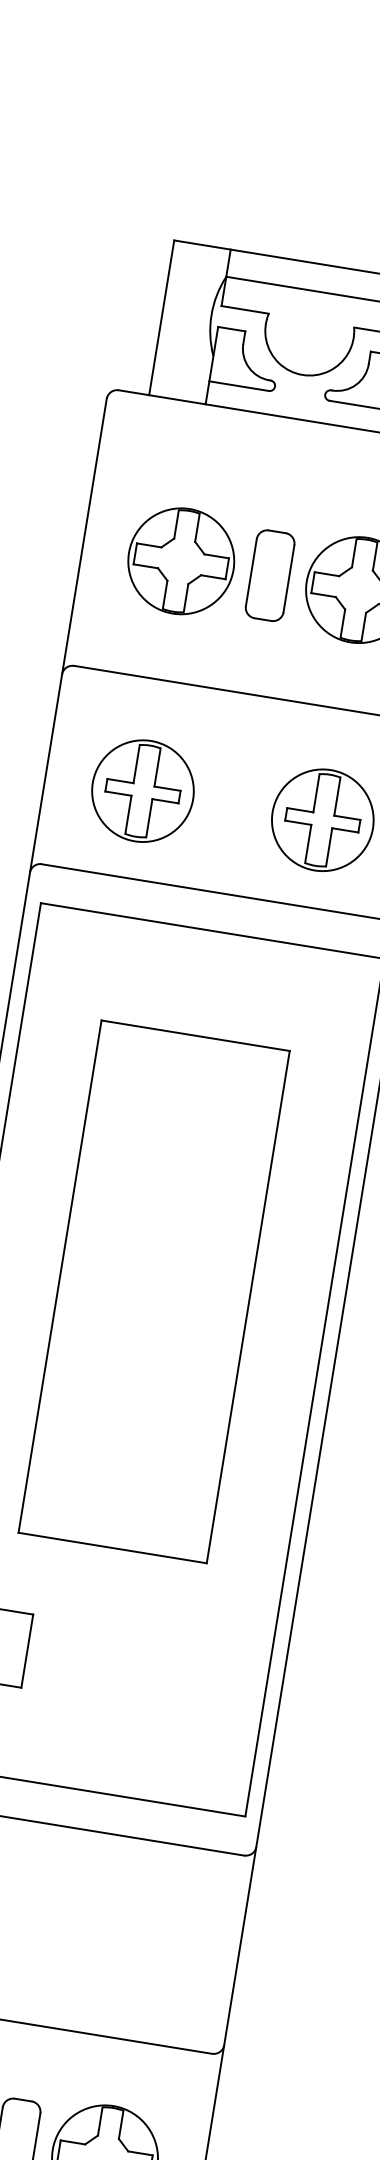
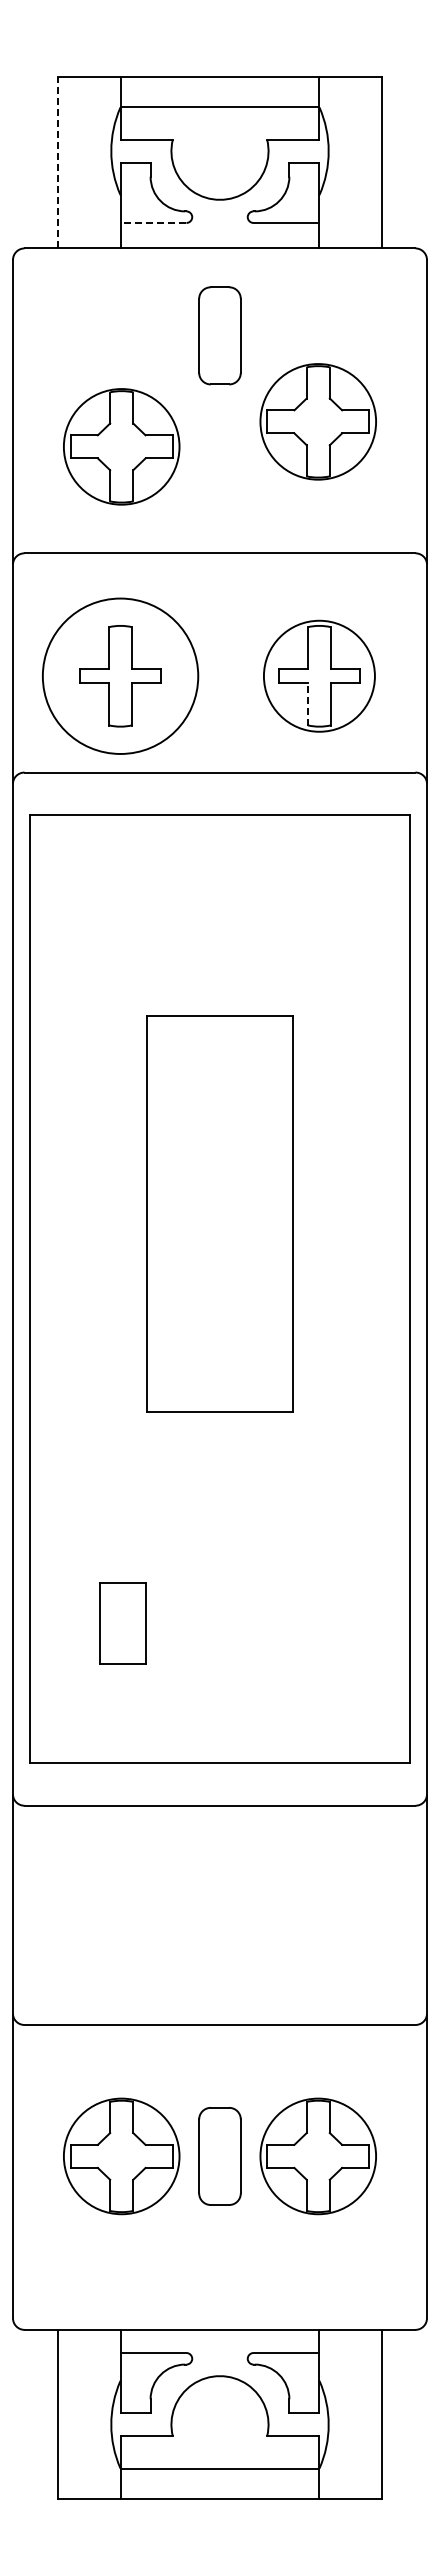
line: (162, 317) -> (58, 162), solid -> dashed
line: (239, 385) -> (153, 222), solid -> dashed
part: (181, 560) -> (121, 446), moved
part: (269, 575) -> (219, 335), moved
circle: (143, 790) -> (120, 675), size x1.4
line: (308, 843) -> (307, 703), solid -> dashed
part: (153, 1291) -> (219, 1213), size x0.7

